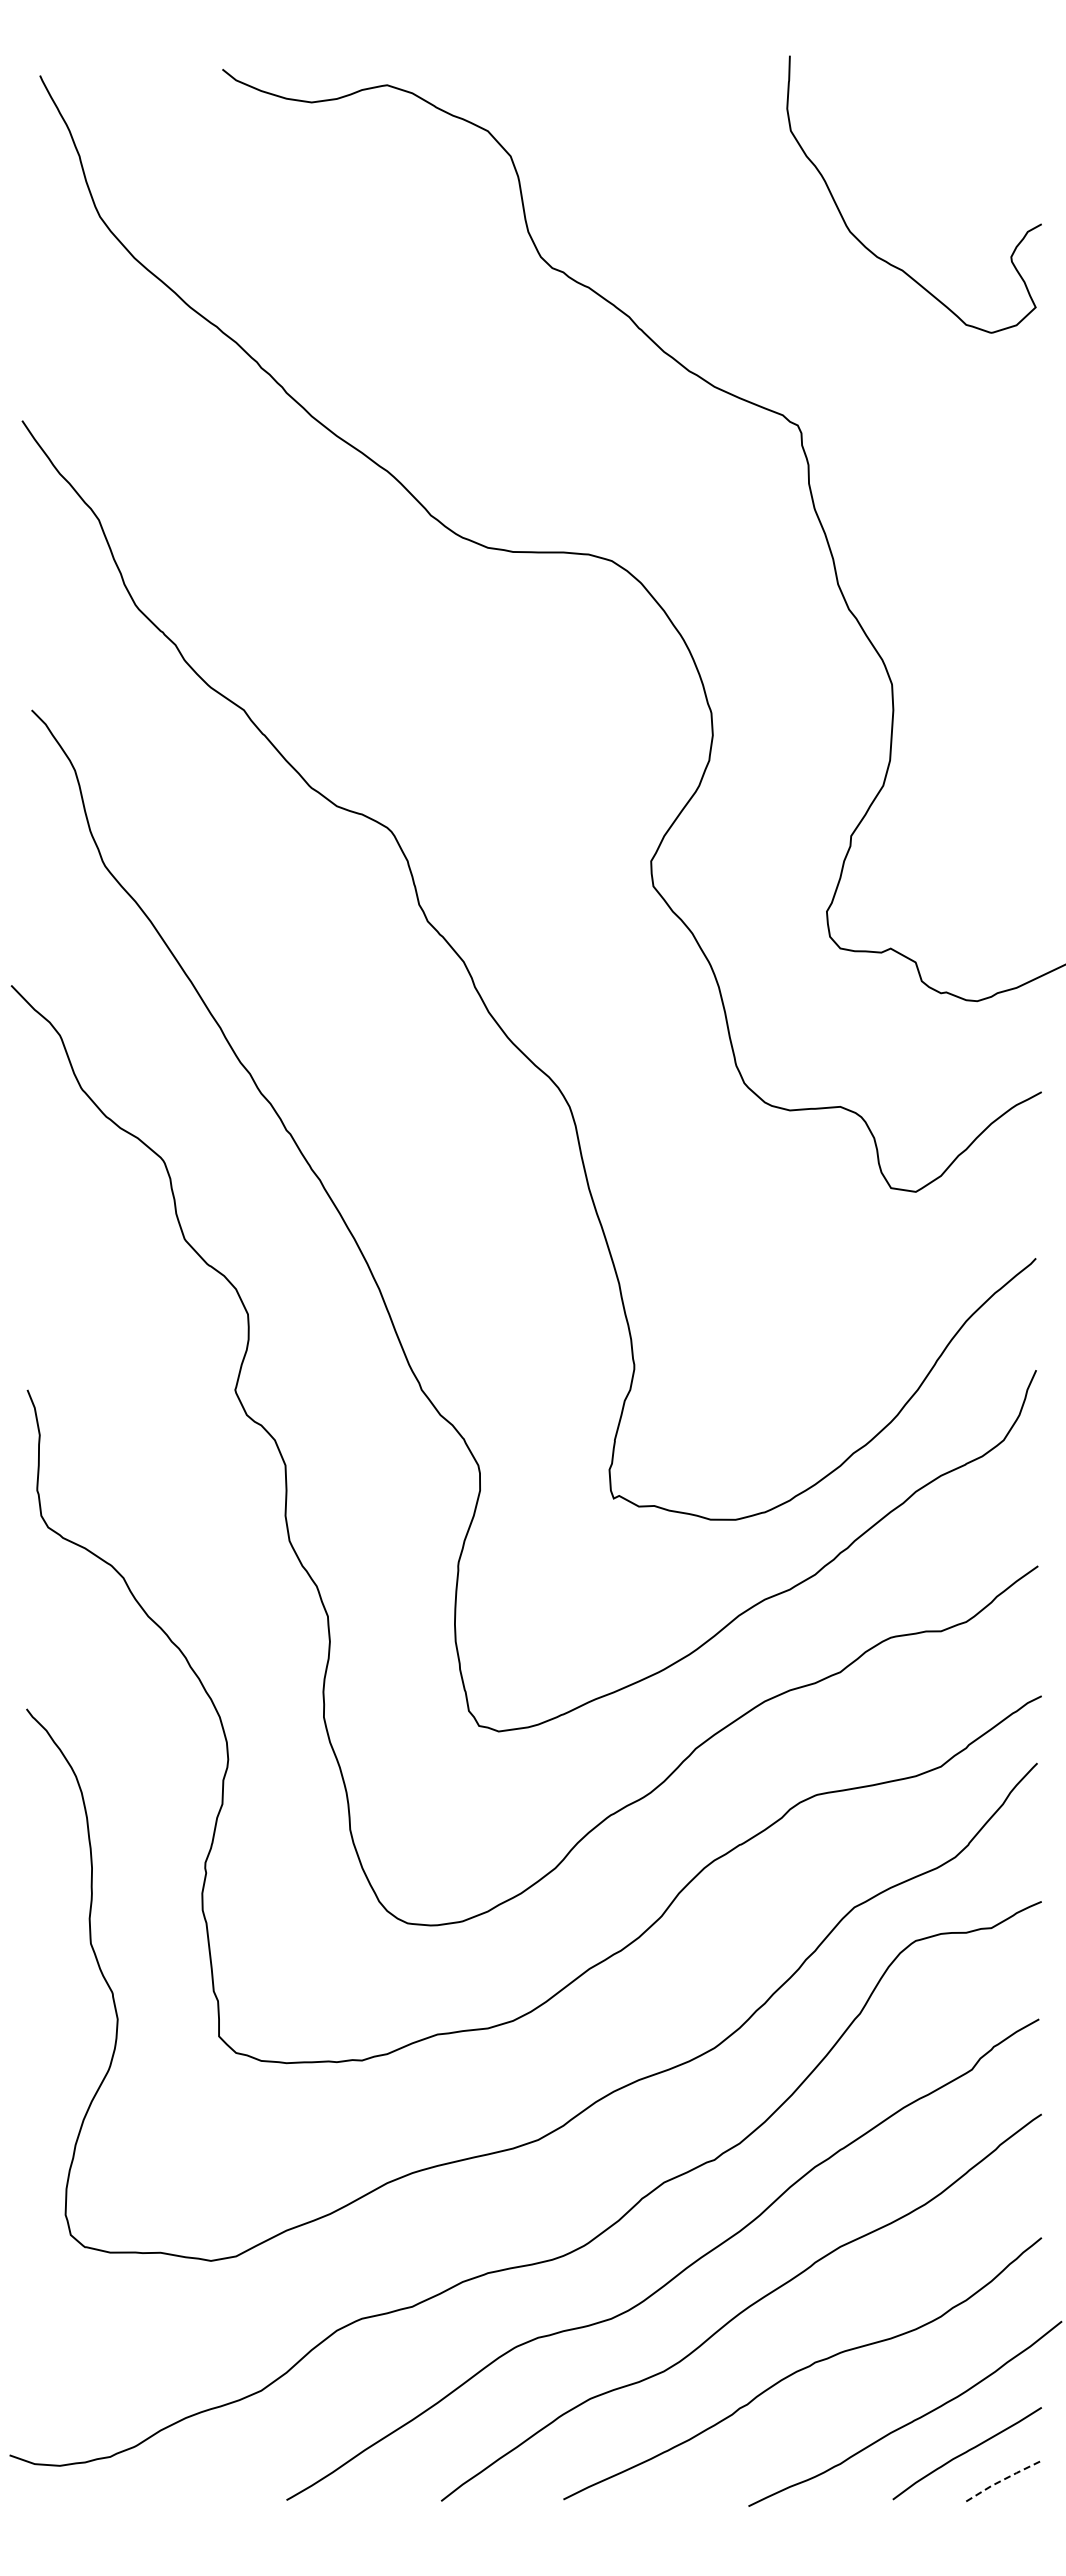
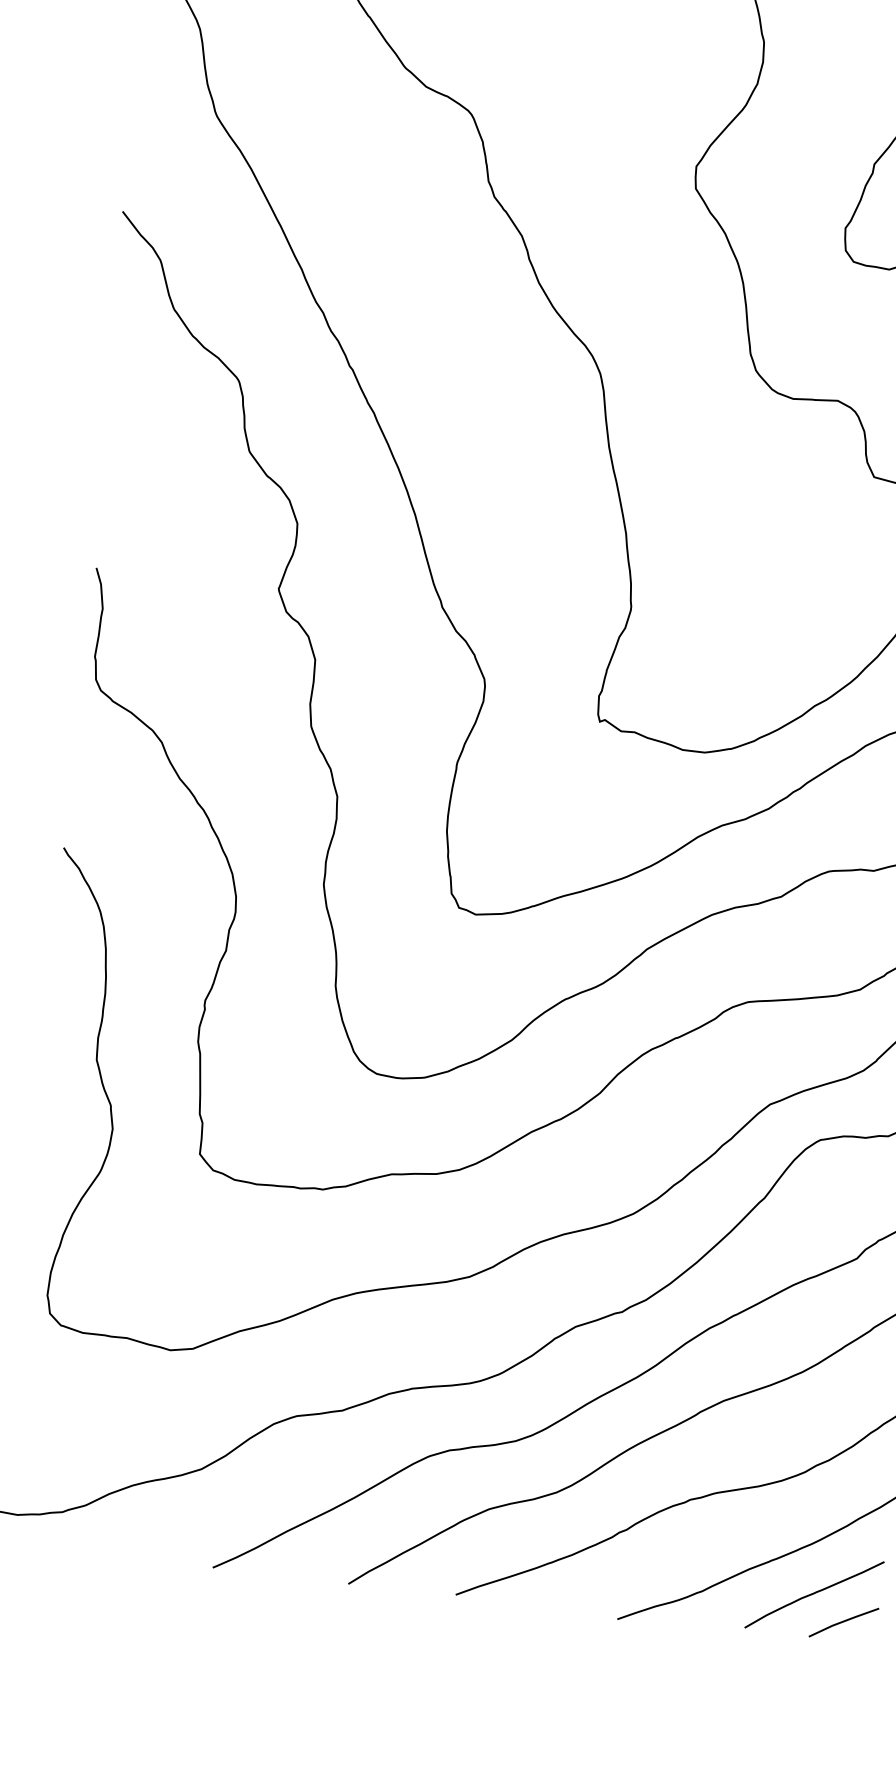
line: (1003, 2479) -> (843, 1621), dashed -> solid

